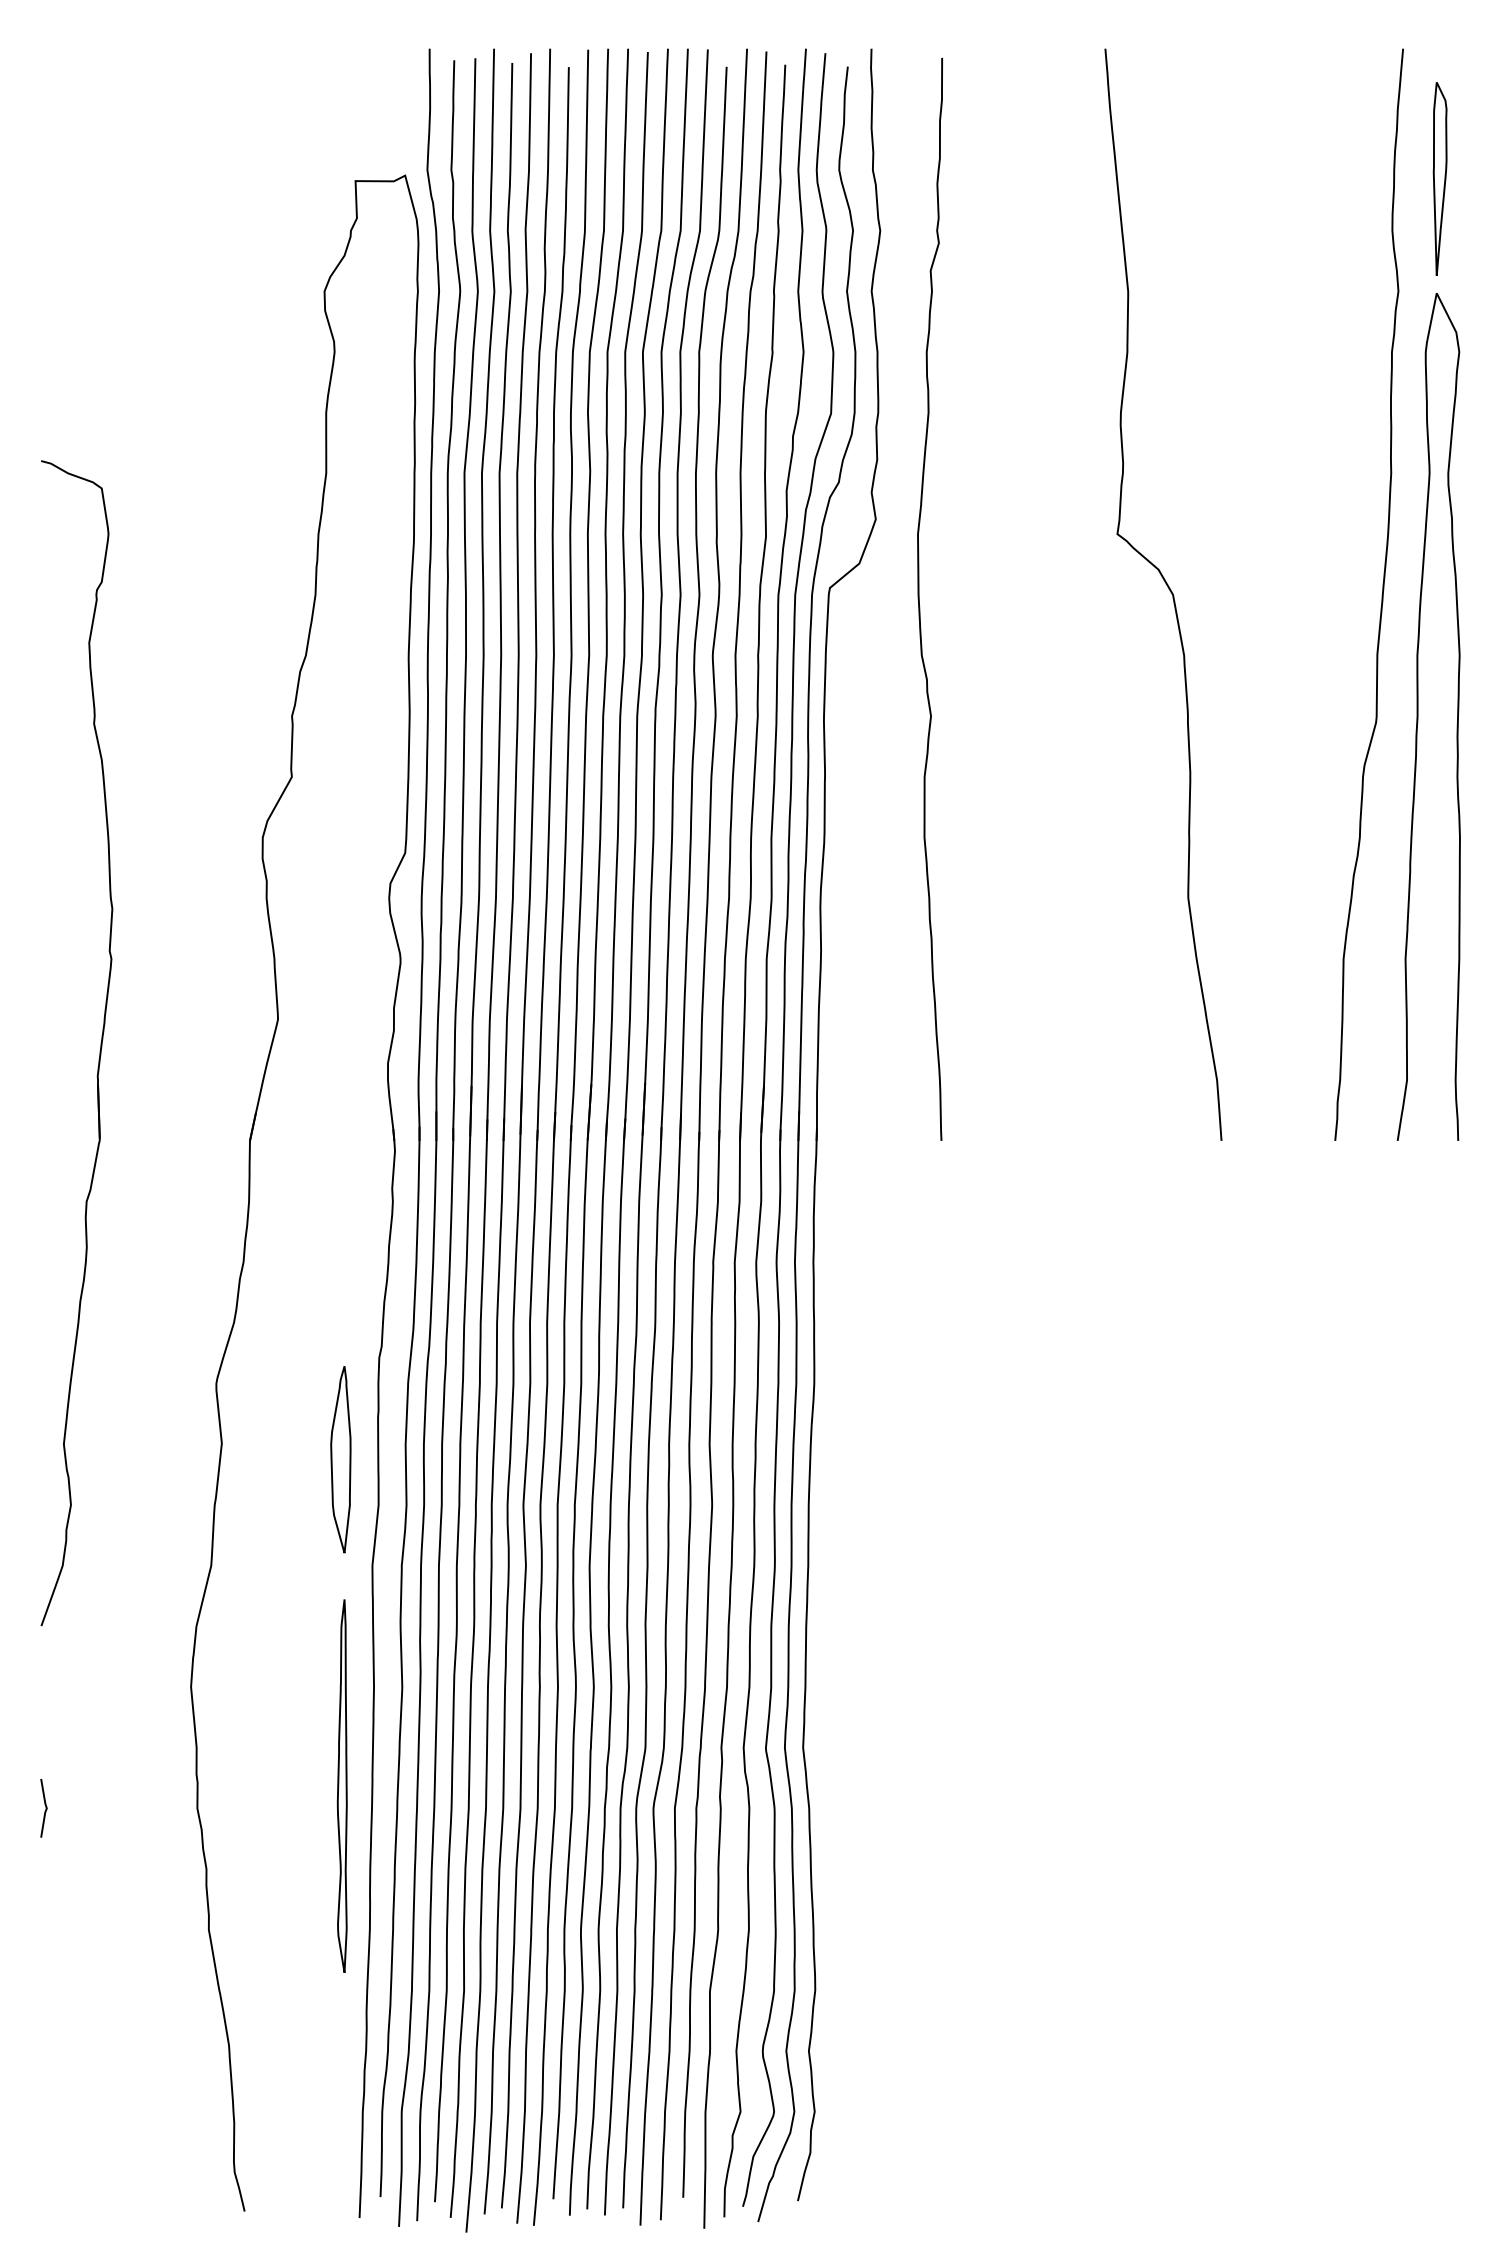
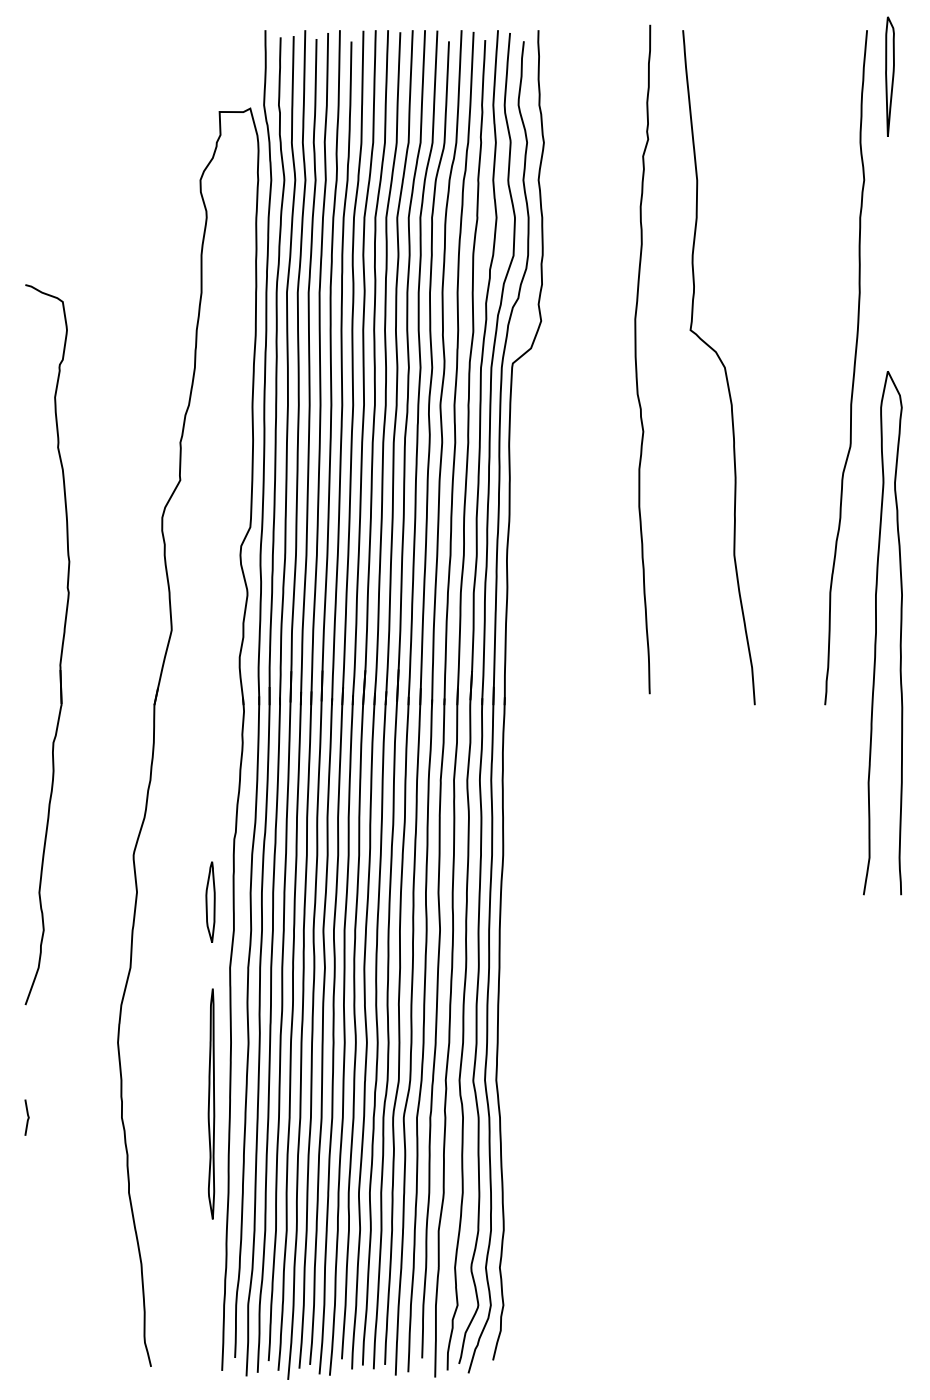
part: (1439, 178) -> (889, 76), moved
curve: (919, 599) -> (636, 359), moved
curve: (1418, 717) -> (876, 633), moved
part: (340, 1458) -> (210, 901), size x0.7

